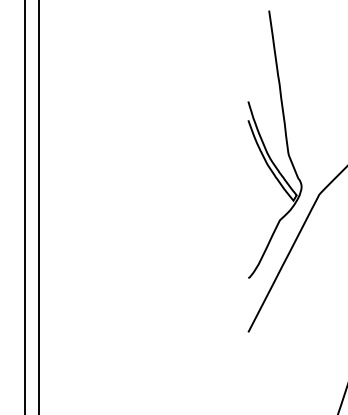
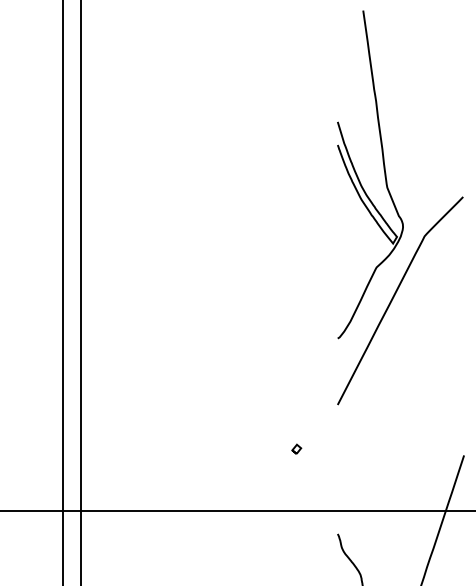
part: (214, 367) -> (296, 448), added

